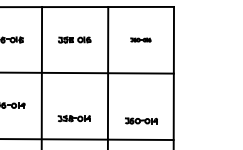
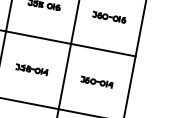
part: (140, 39) -> (109, 16), size x1.67
part: (73, 118) -> (31, 69), moved
part: (141, 120) -> (96, 81), moved

